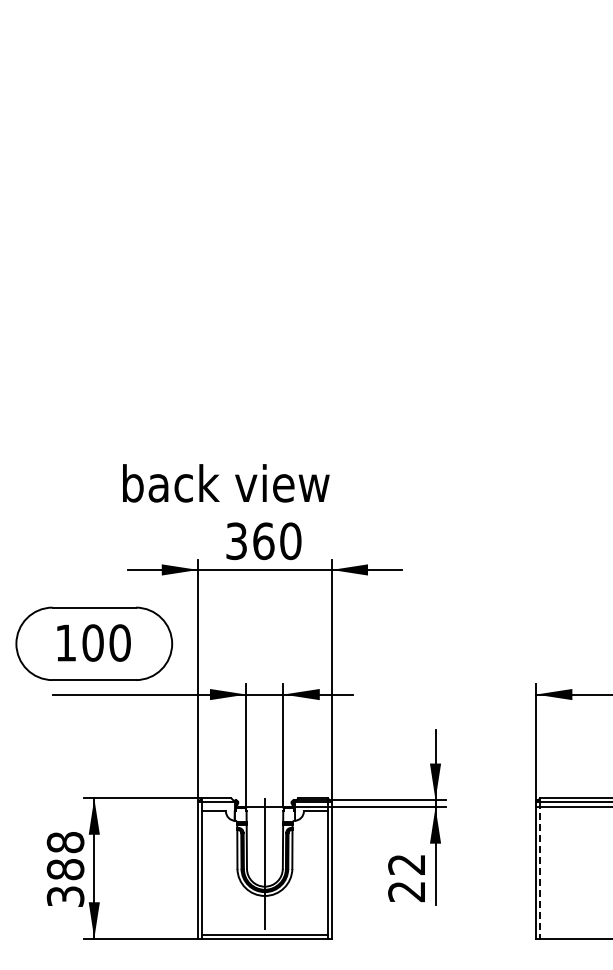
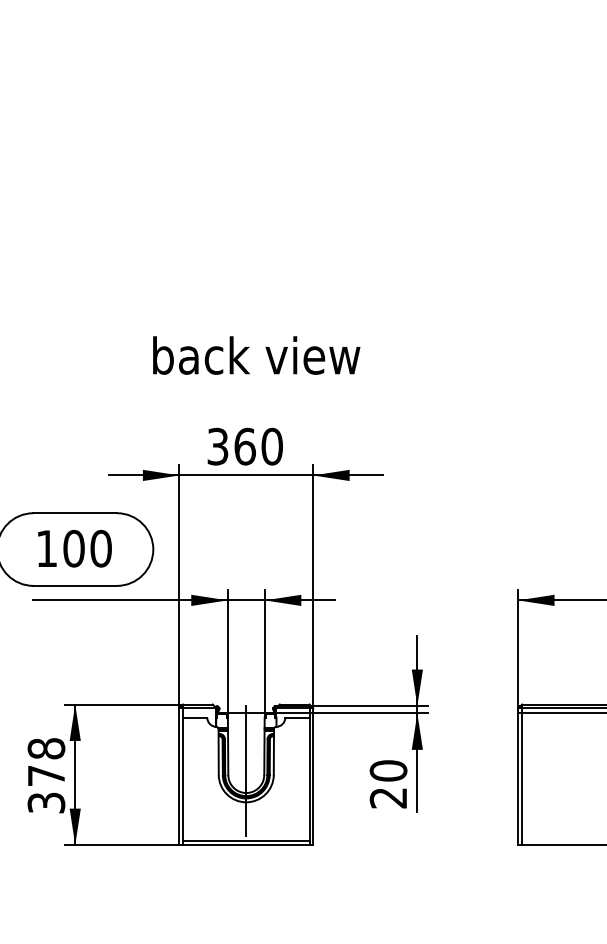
text: (226, 483) -> (256, 355), moved
text: (406, 864) -> (388, 770), 22 -> 20
text: (65, 869) -> (46, 775), 388 -> 378
line: (540, 870) -> (522, 776), dashed -> solid

